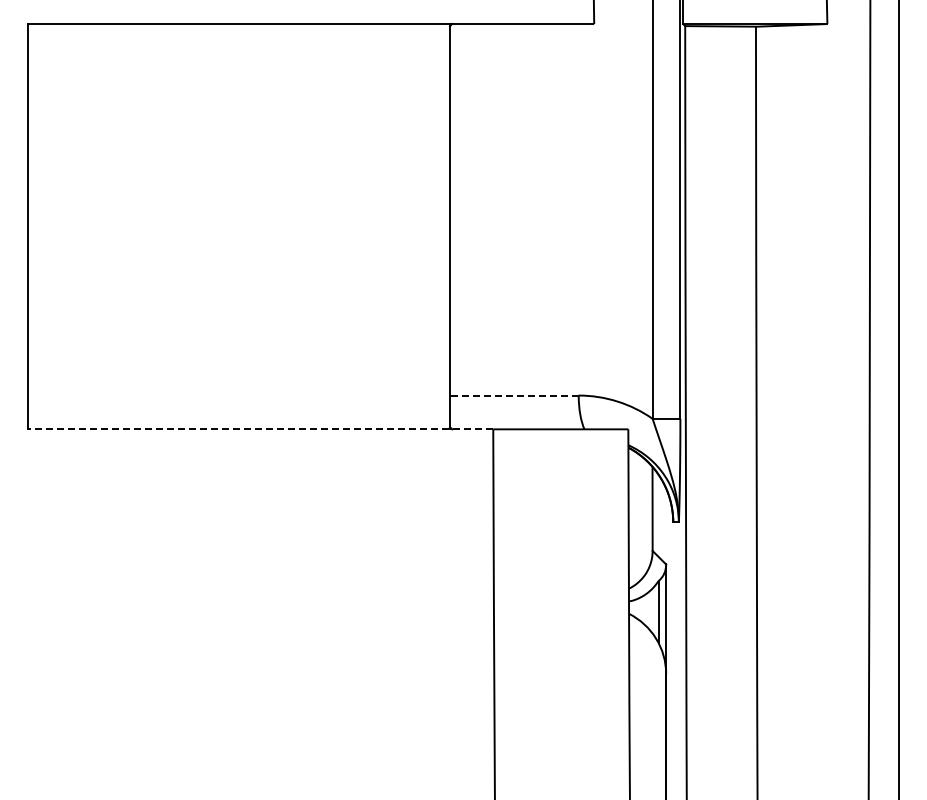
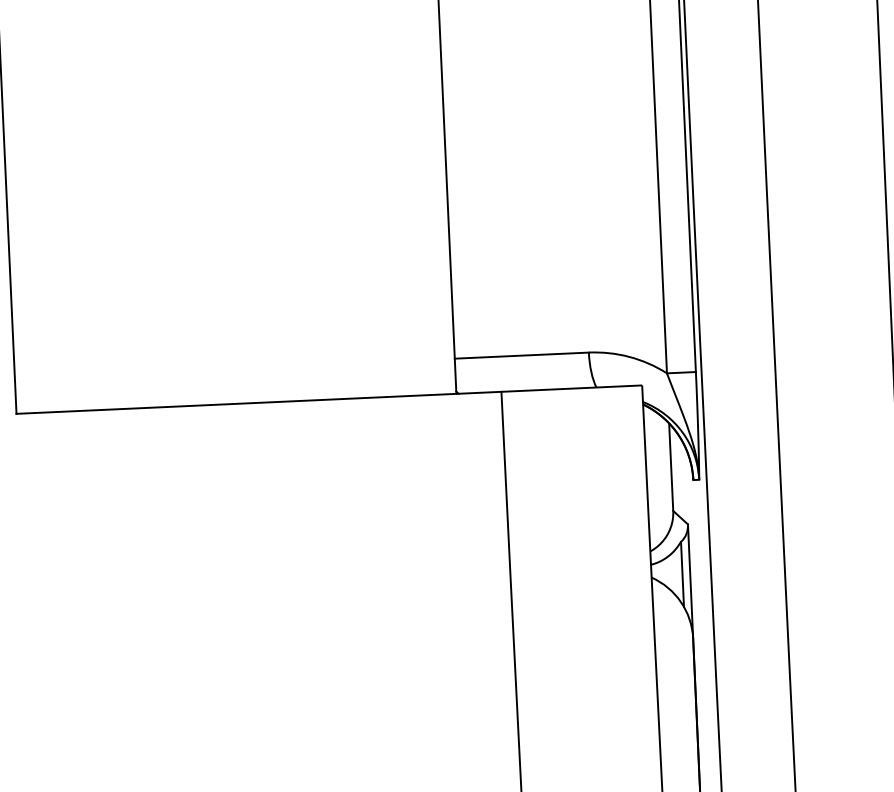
line: (513, 395) -> (520, 355), dashed -> solid
line: (260, 429) -> (258, 403), dashed -> solid

